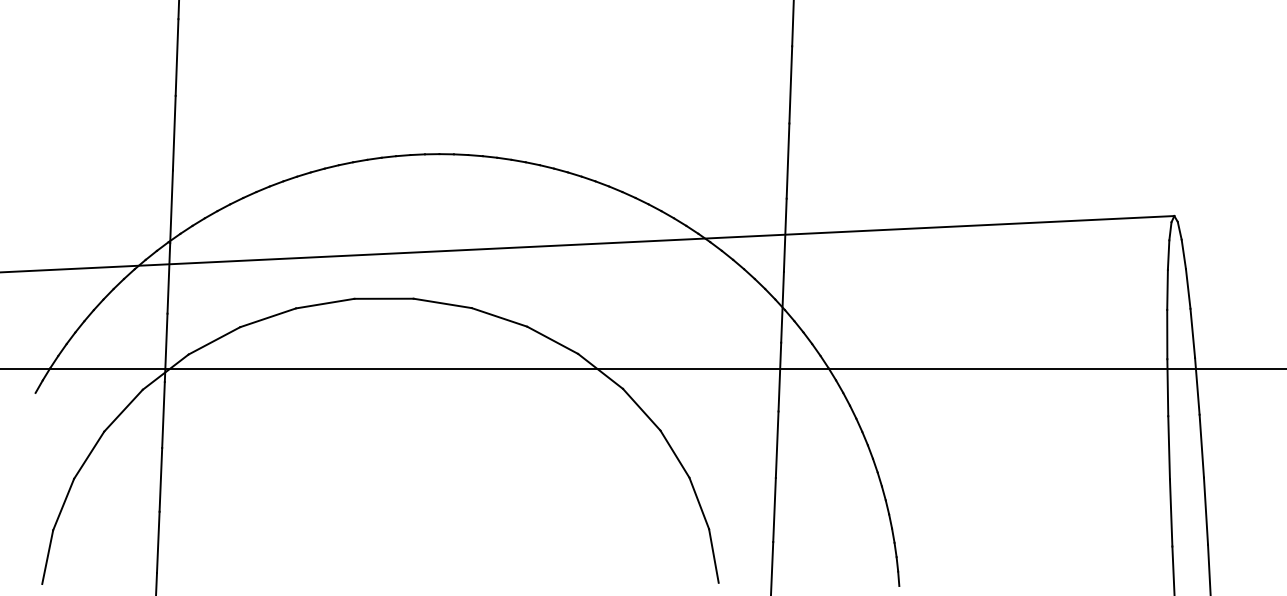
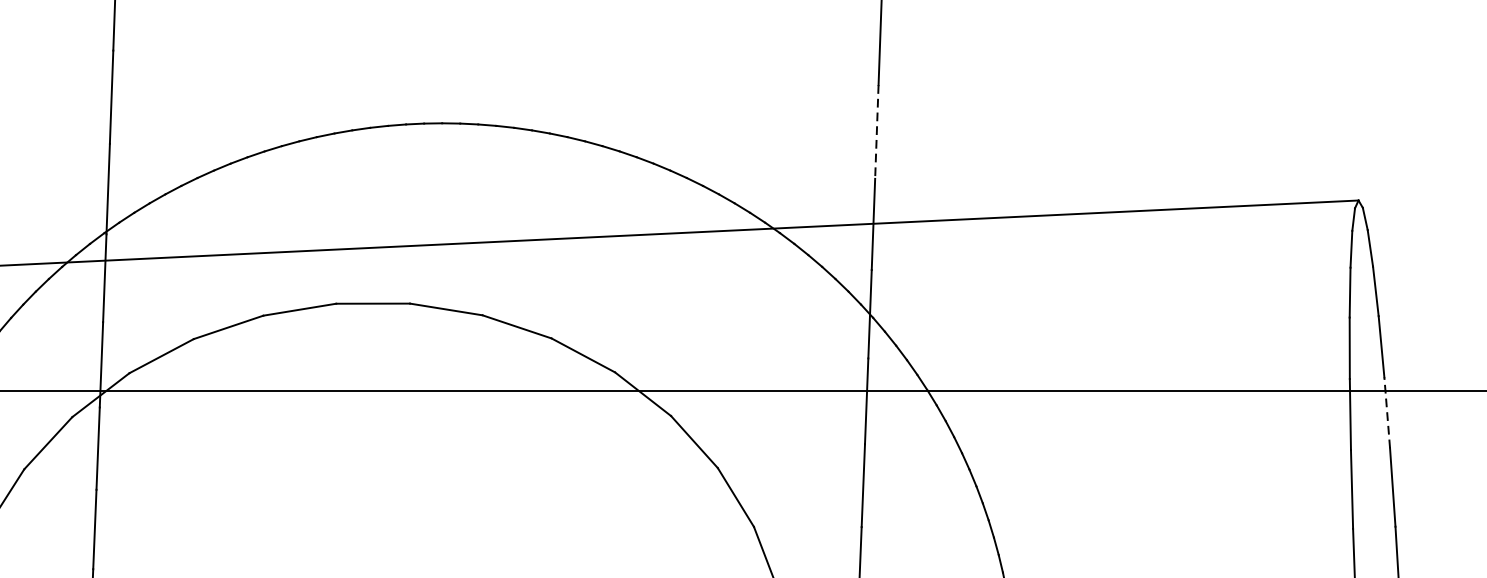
line: (788, 161) -> (877, 132), solid -> dashed
line: (1197, 386) -> (1387, 413), solid -> dashed

